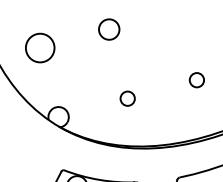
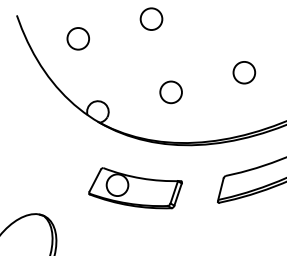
circle: (39, 47) -> (77, 38), size x0.71
circle: (197, 79) -> (244, 72), size x1.43
circle: (127, 98) -> (170, 92), size x1.43

